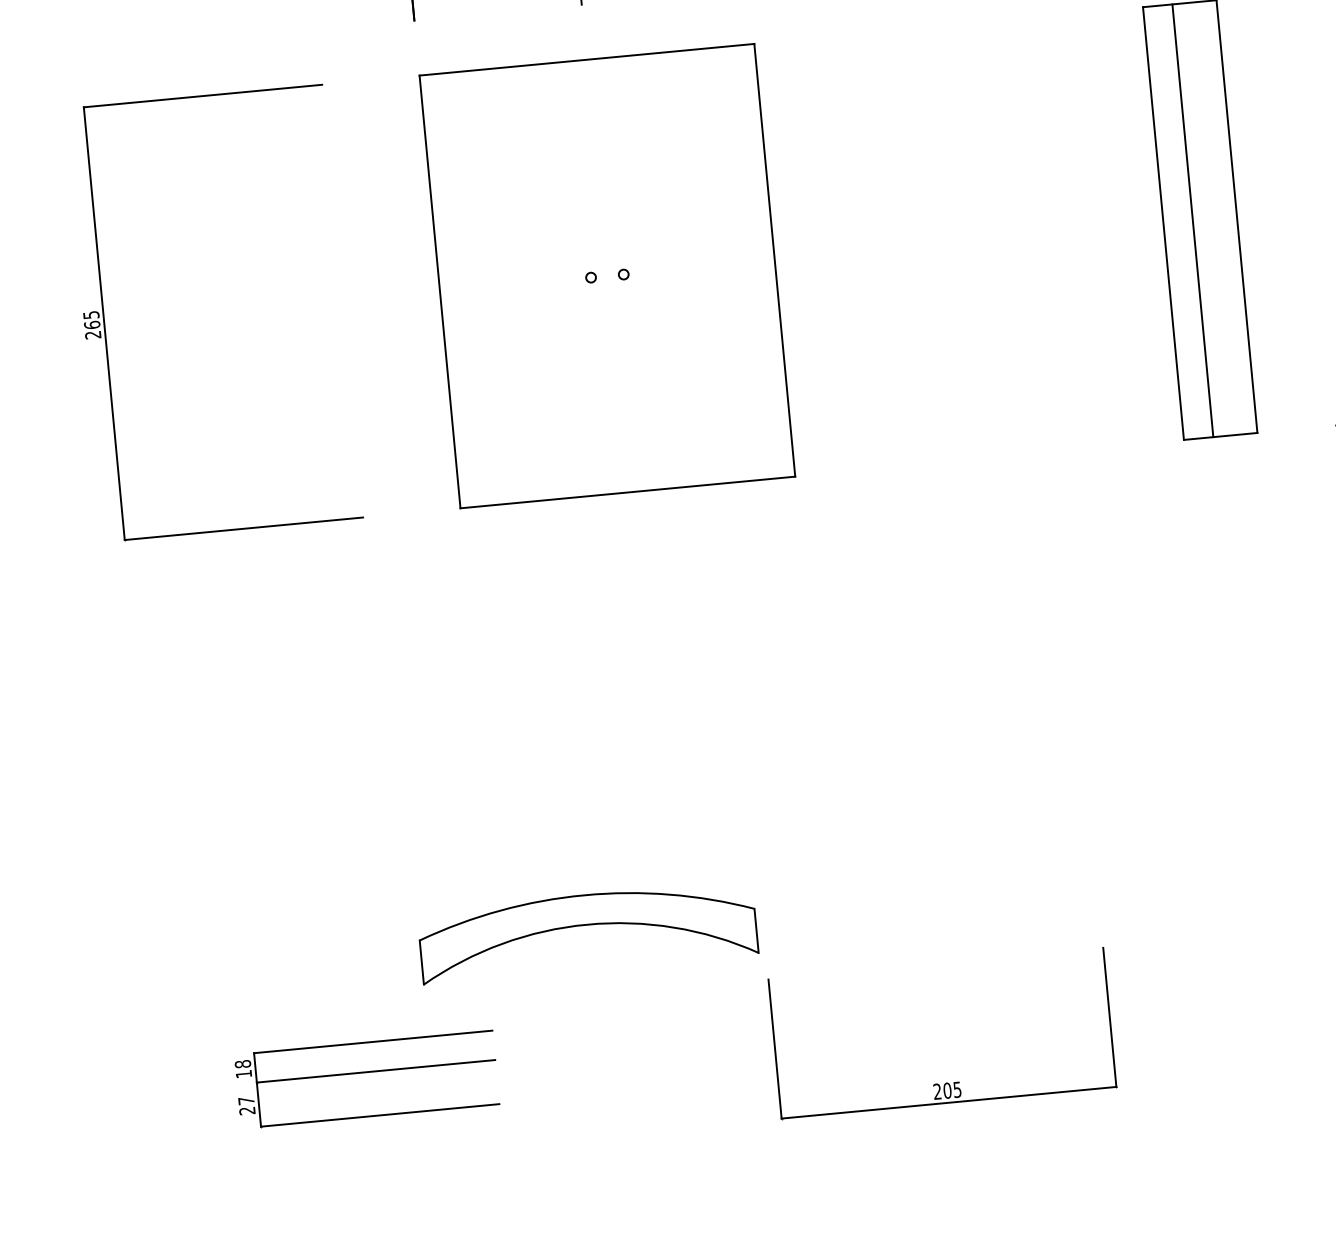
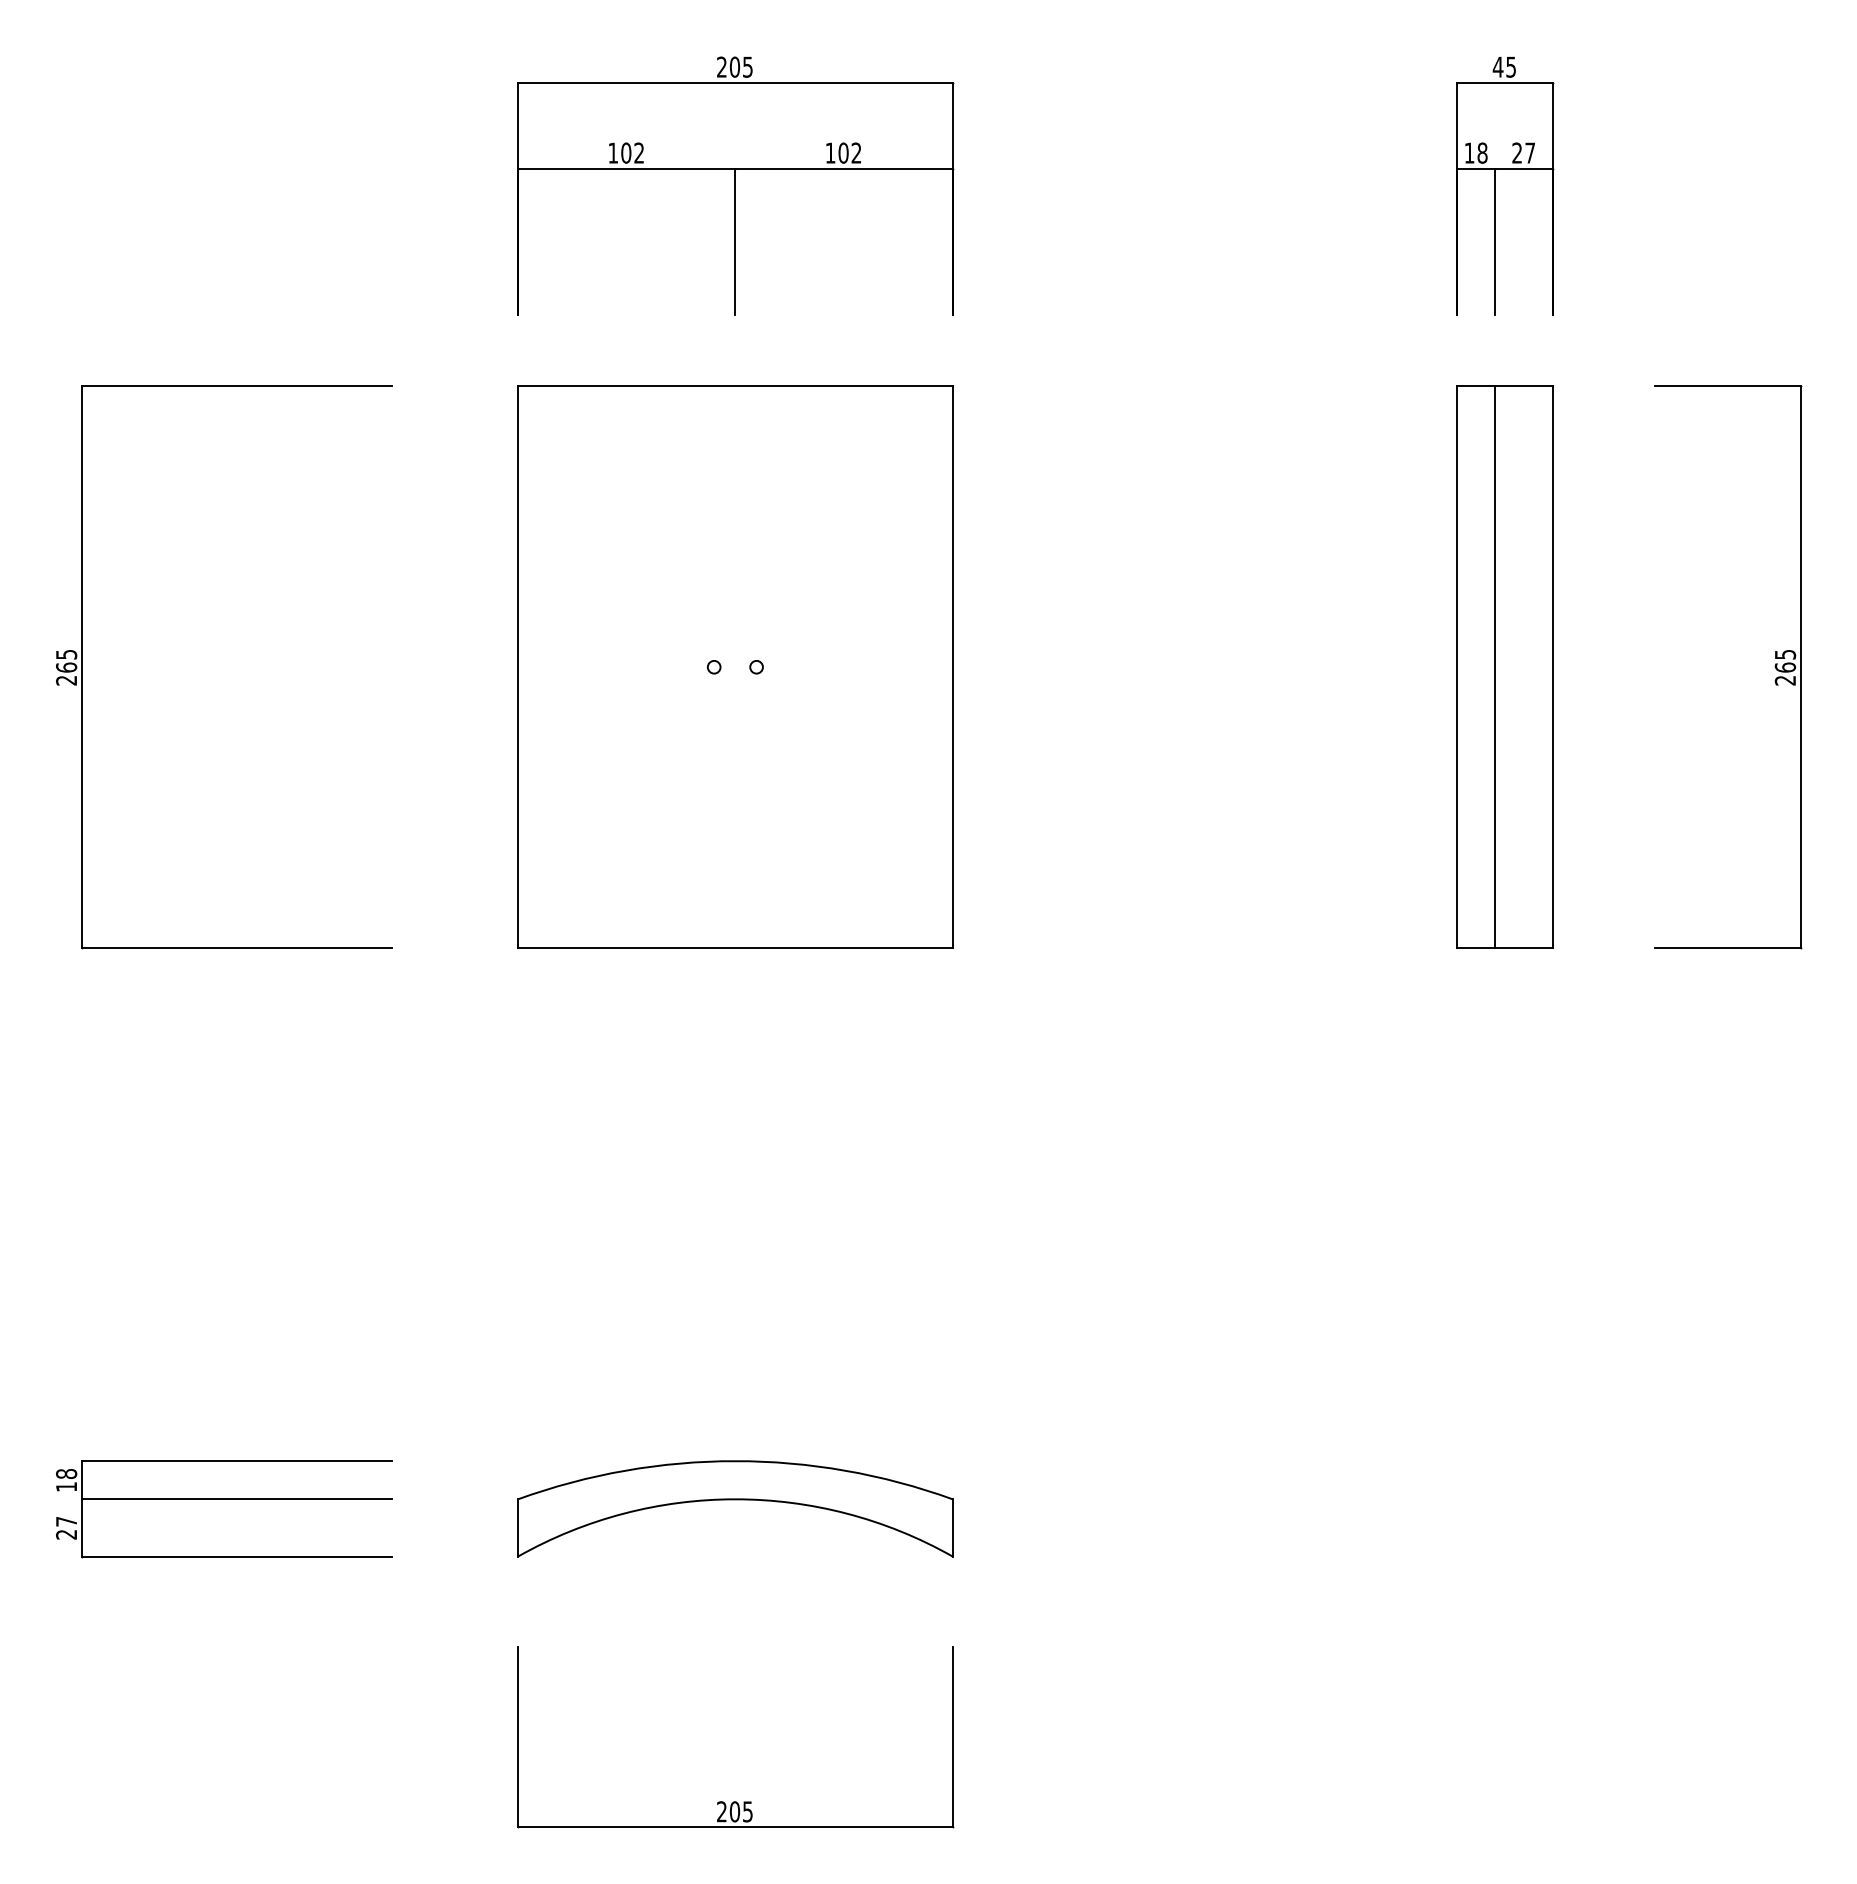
part: (587, 925) -> (735, 1500), moved
part: (366, 1072) -> (224, 1499), moved
part: (947, 1082) -> (735, 1801), moved

